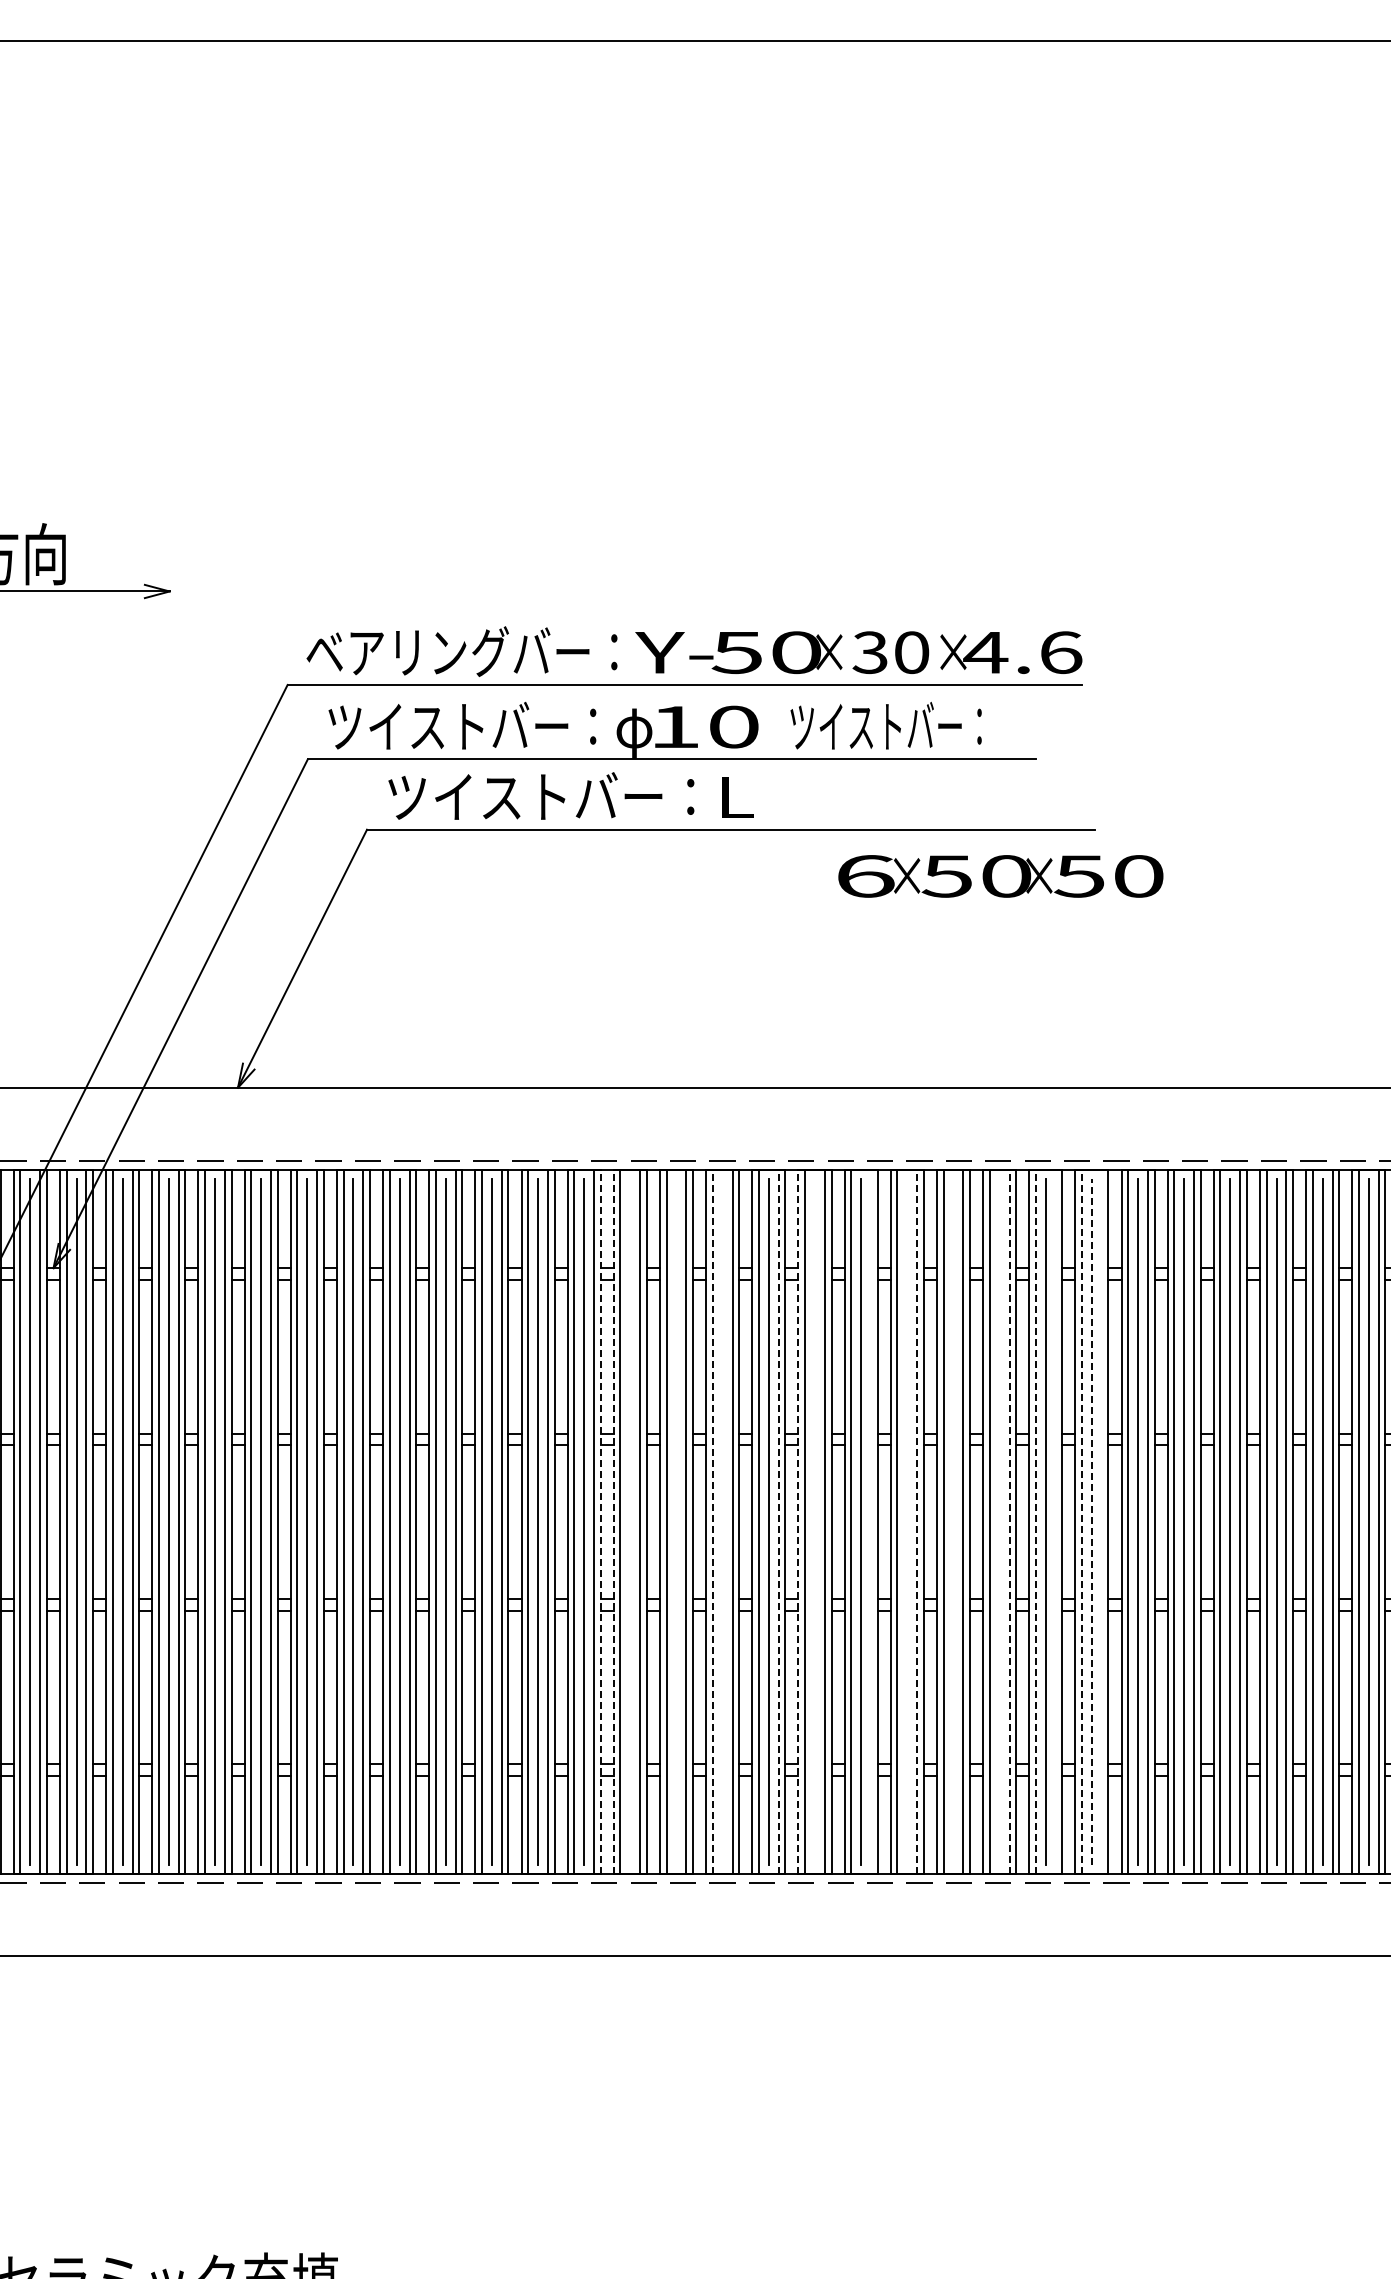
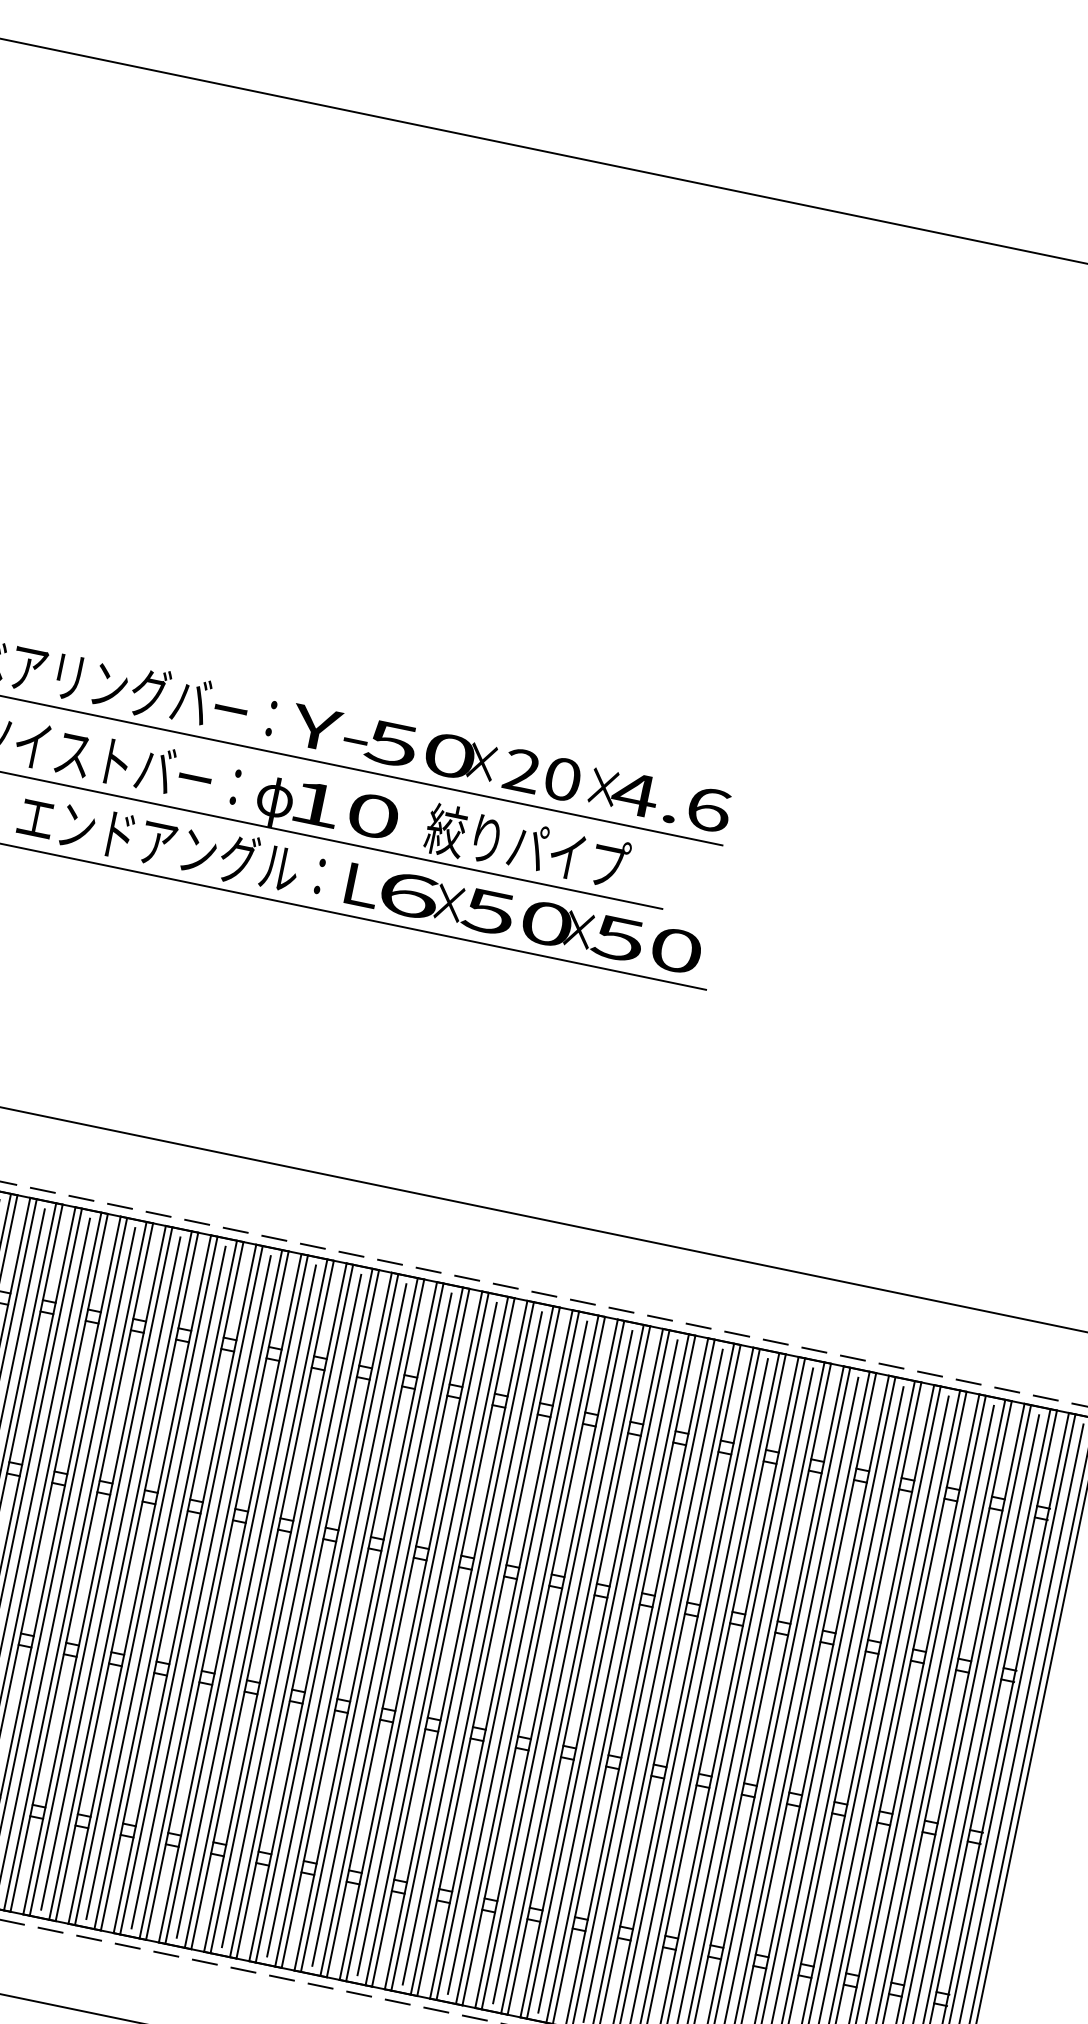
text: (869, 652) -> (521, 770), 30 -> 20
text: (890, 726) -> (526, 847), ツイストバー： -> 絞りパイプ
text: (541, 796) -> (170, 845), ツイストバー： -> エンドアングル：
text: (1000, 876) -> (540, 922), moved
line: (629, 1521) -> (110, 1572), added
line: (676, 1521) -> (156, 1582), added
line: (722, 1521) -> (201, 1591), added
line: (814, 1521) -> (291, 1610), added
line: (871, 1521) -> (347, 1621), added
line: (907, 1521) -> (382, 1629), added
line: (953, 1521) -> (427, 1638), added
line: (999, 1521) -> (472, 1647), added
line: (1055, 1521) -> (527, 1659), added
line: (1091, 1521) -> (562, 1666), dashed -> solid
line: (1101, 1521) -> (572, 1668), added
line: (600, 1522) -> (81, 1567), dashed -> solid
line: (613, 1522) -> (94, 1570), dashed -> solid
line: (712, 1522) -> (191, 1590), dashed -> solid
line: (778, 1522) -> (255, 1604), dashed -> solid
line: (798, 1522) -> (275, 1608), dashed -> solid
line: (917, 1522) -> (391, 1632), dashed -> solid
line: (1009, 1522) -> (481, 1650), dashed -> solid
line: (1035, 1522) -> (507, 1656), dashed -> solid
line: (1082, 1522) -> (553, 1665), dashed -> solid

